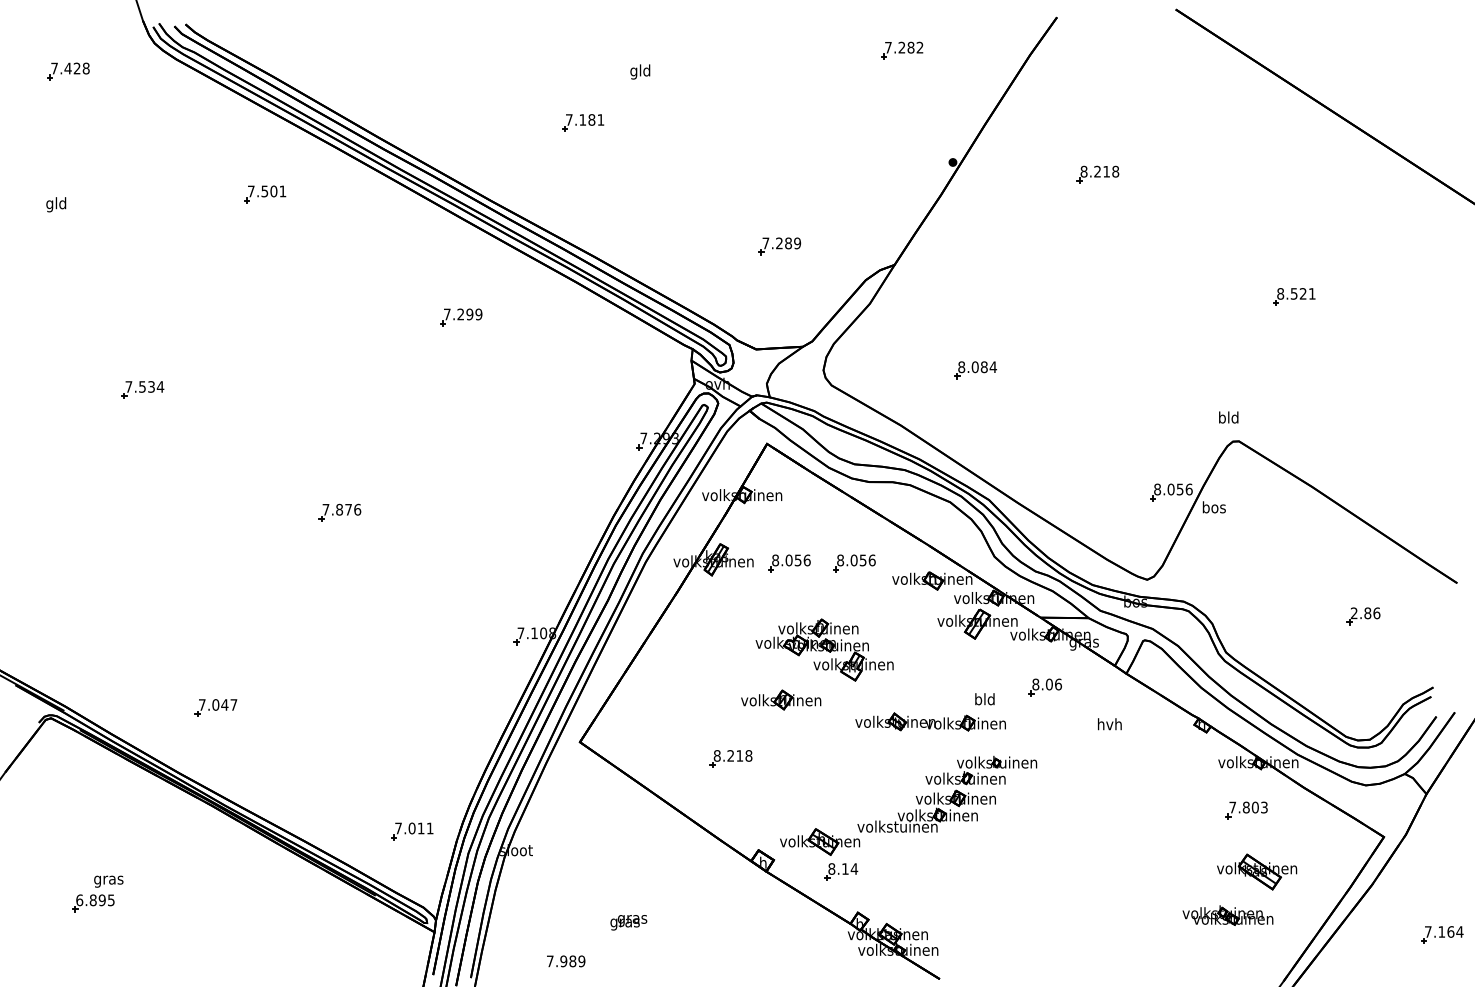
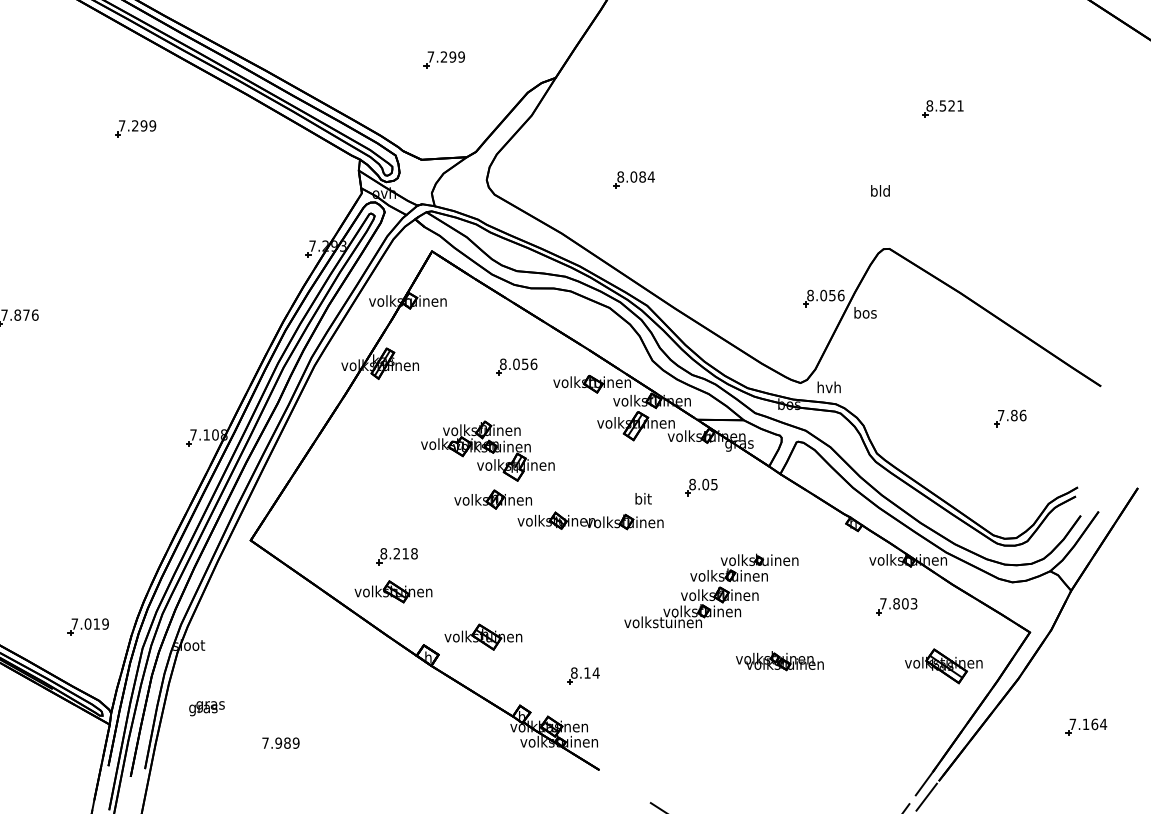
text: (788, 243) -> (452, 57), 7.289 -> 7.299
text: (1228, 417) -> (880, 190), moved
part: (789, 563) -> (453, 367), removed
text: (1353, 613) -> (1000, 415), 2.86 -> 7.86
text: (1058, 684) -> (714, 484), 8.06 -> 8.05
part: (781, 699) -> (493, 499), moved
text: (984, 699) -> (642, 499), bld -> bit
text: (1109, 724) -> (828, 387), moved
part: (947, 794) -> (711, 591), moved
part: (727, 795) -> (393, 592), added
text: (429, 828) -> (104, 624), 7.011 -> 7.019
part: (841, 871) -> (583, 675), moved
part: (1257, 871) -> (944, 665), moved
part: (1227, 915) -> (779, 660), moved
text: (628, 922) -> (206, 708), moved
text: (566, 961) -> (281, 743), moved

